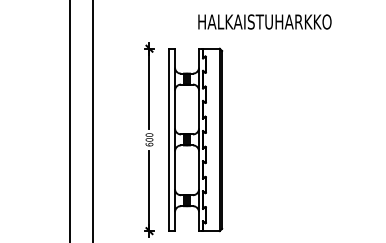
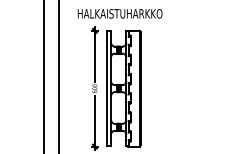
text: (263, 21) -> (119, 13), moved

